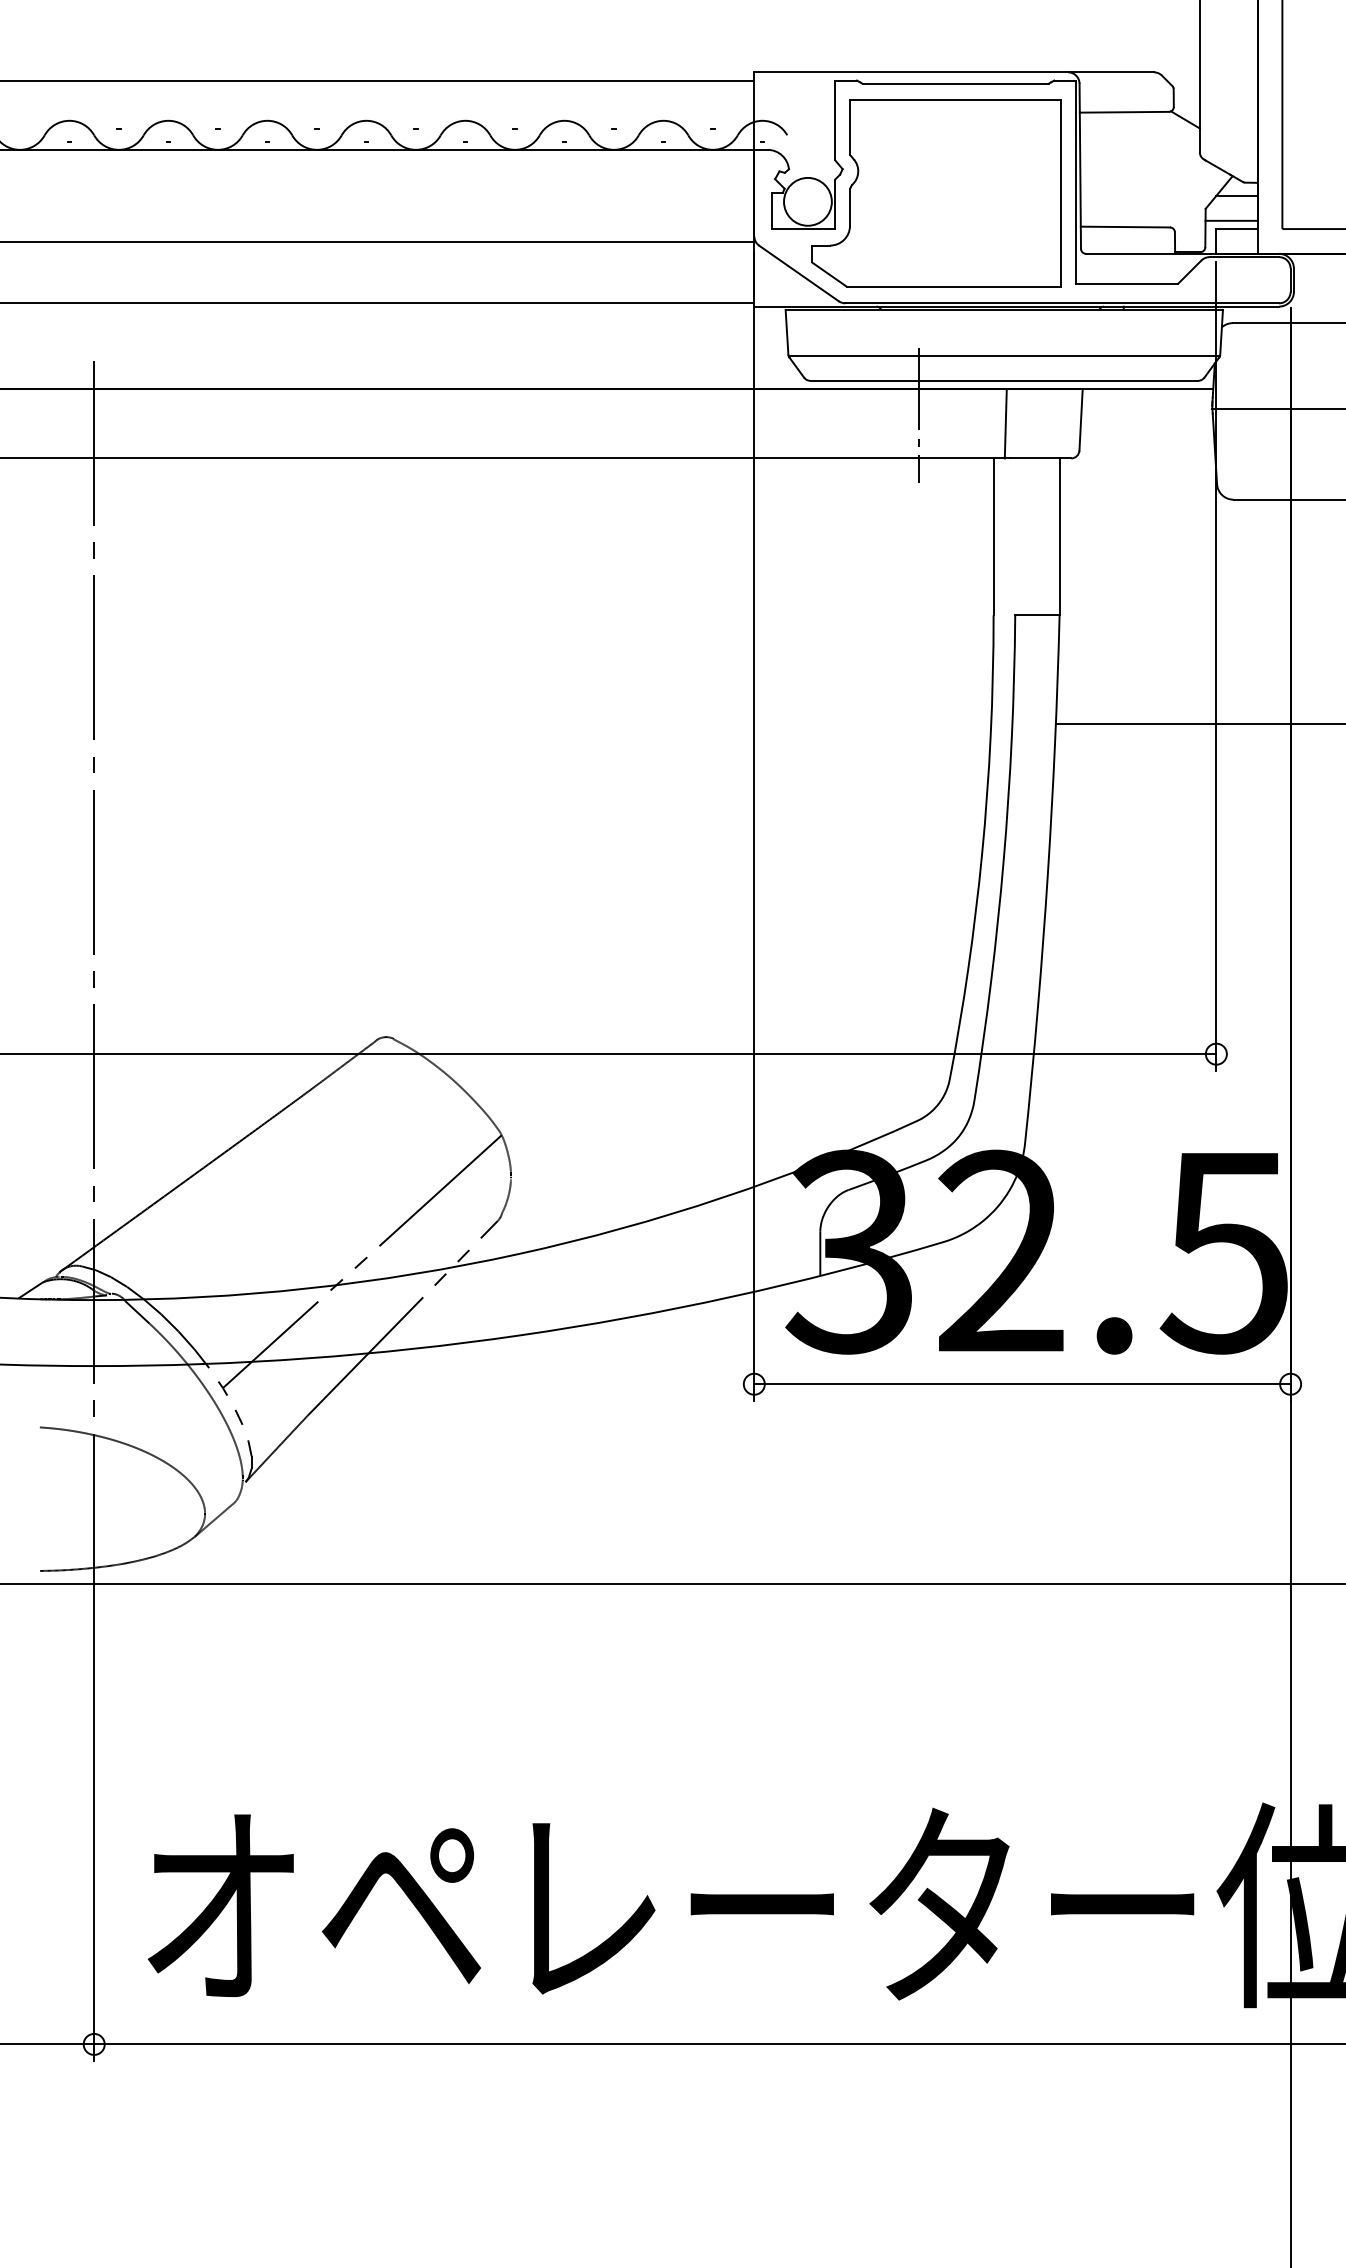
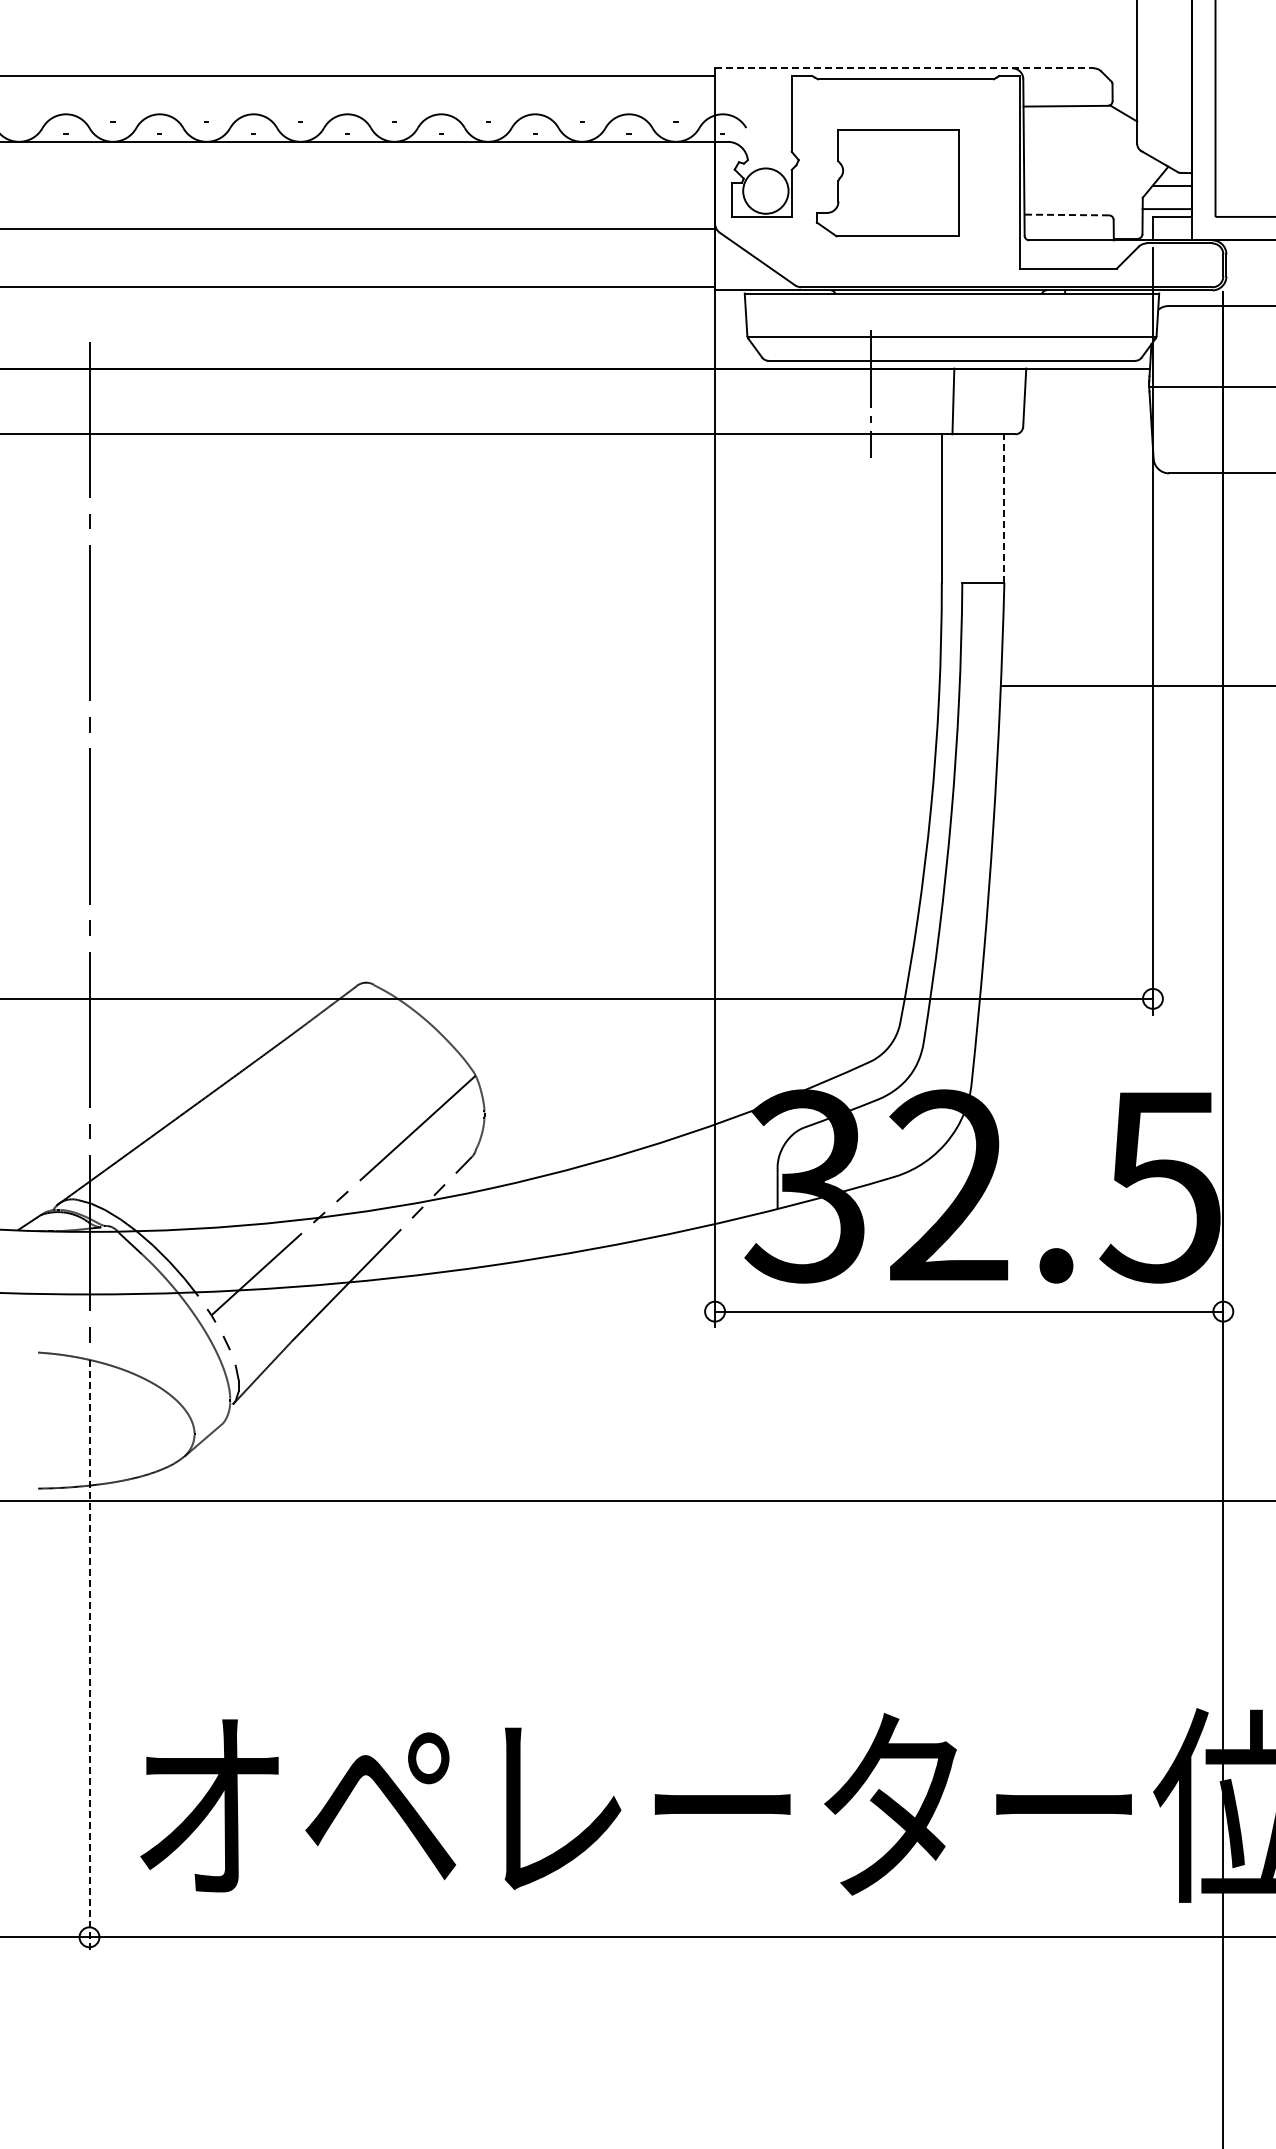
line: (954, 72) -> (904, 68), solid -> dashed
part: (936, 193) -> (887, 183), size x0.6
line: (1125, 227) -> (1066, 215), solid -> dashed
line: (1059, 536) -> (1004, 508), solid -> dashed
line: (94, 1748) -> (89, 1656), solid -> dashed

